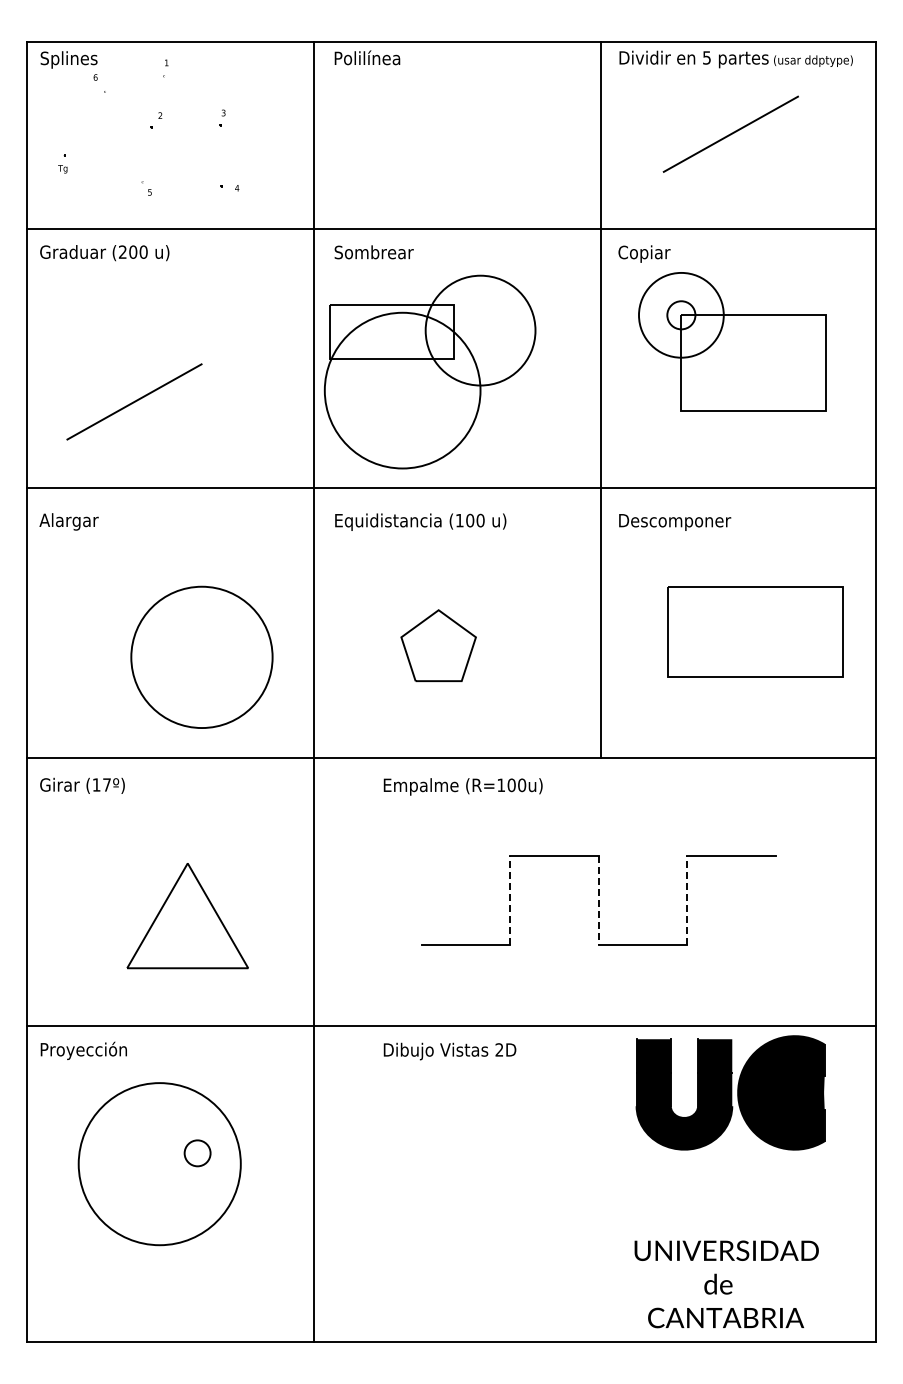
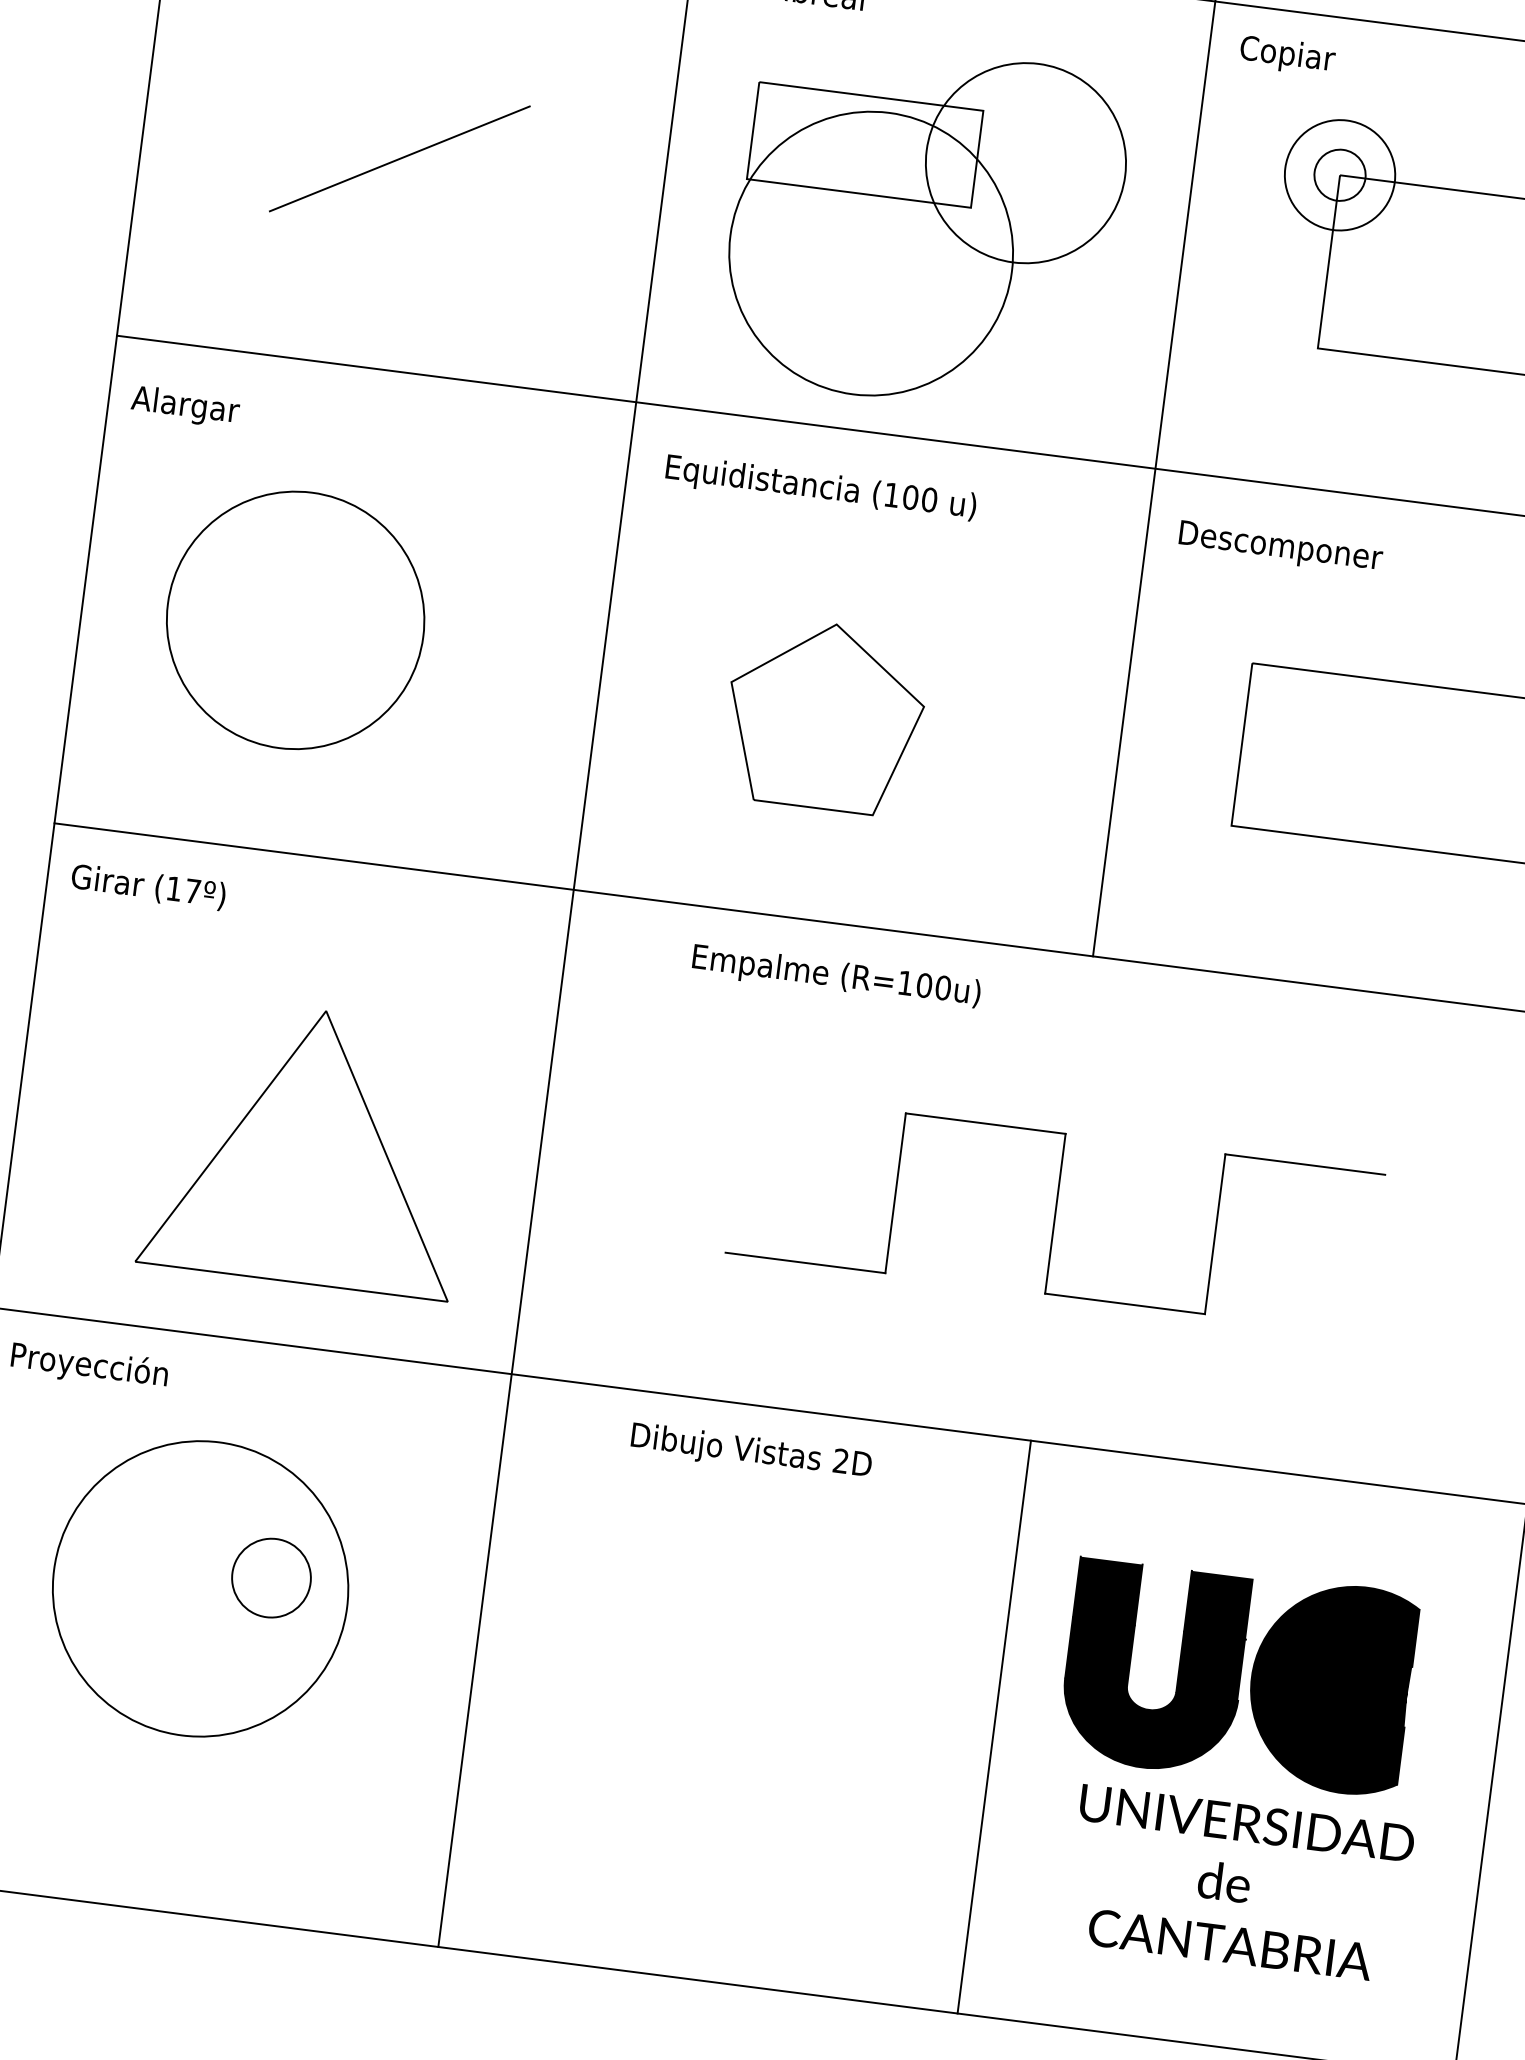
circle: (681, 315) -> (1340, 175), size x0.71
part: (429, 371) -> (924, 225), moved
line: (134, 401) -> (399, 158), moved
part: (438, 645) -> (824, 715), size x1.43
circle: (201, 656) -> (294, 618), moved
line: (510, 899) -> (895, 1191), dashed -> solid
line: (687, 899) -> (1215, 1232), dashed -> solid
line: (598, 900) -> (1054, 1213), dashed -> solid
part: (187, 915) -> (308, 1145), size x1.43
part: (730, 1092) -> (1238, 1674), moved
circle: (197, 1152) -> (271, 1576), size x1.67
line: (601, 1183) -> (994, 1726), added
text: (726, 1284) -> (1238, 1884), moved

